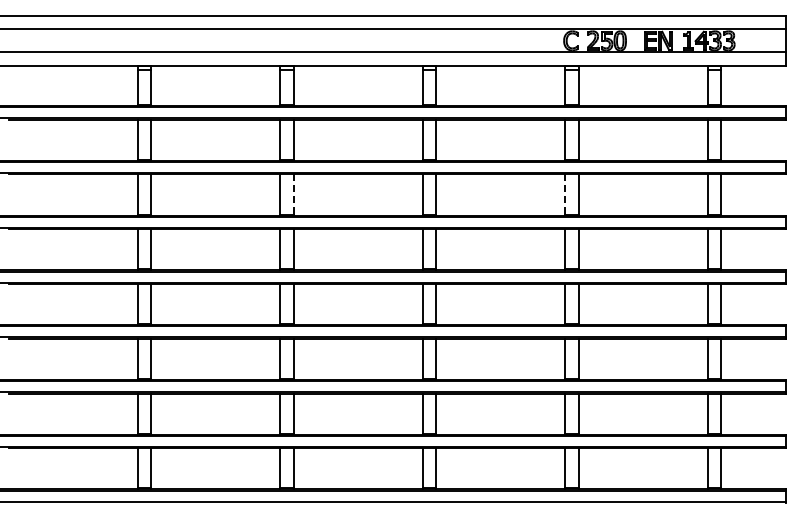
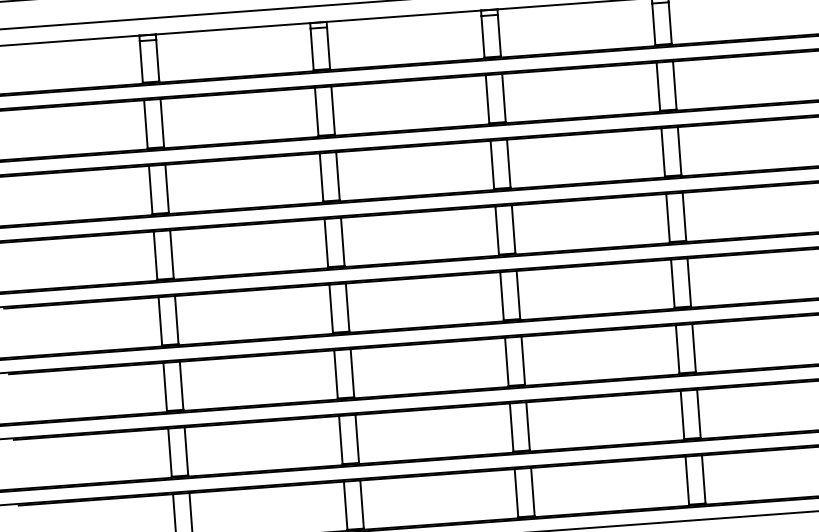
line: (293, 195) -> (337, 177), dashed -> solid
line: (565, 195) -> (663, 153), dashed -> solid

